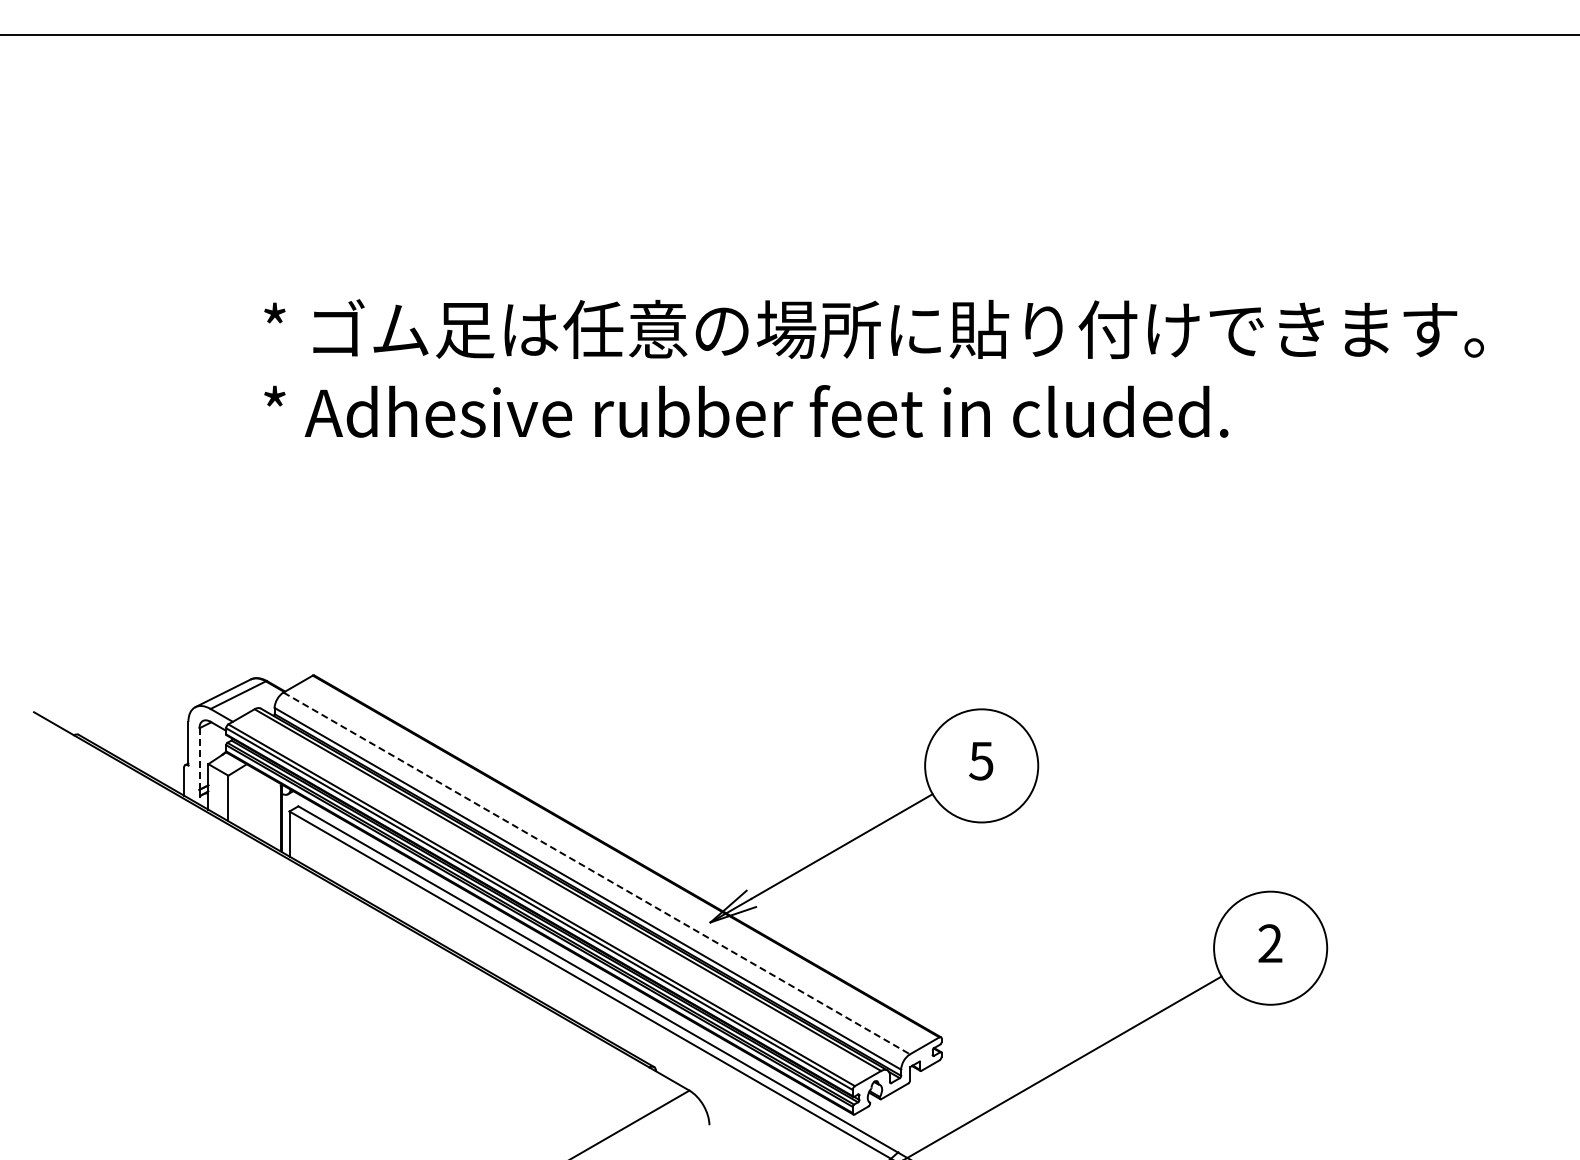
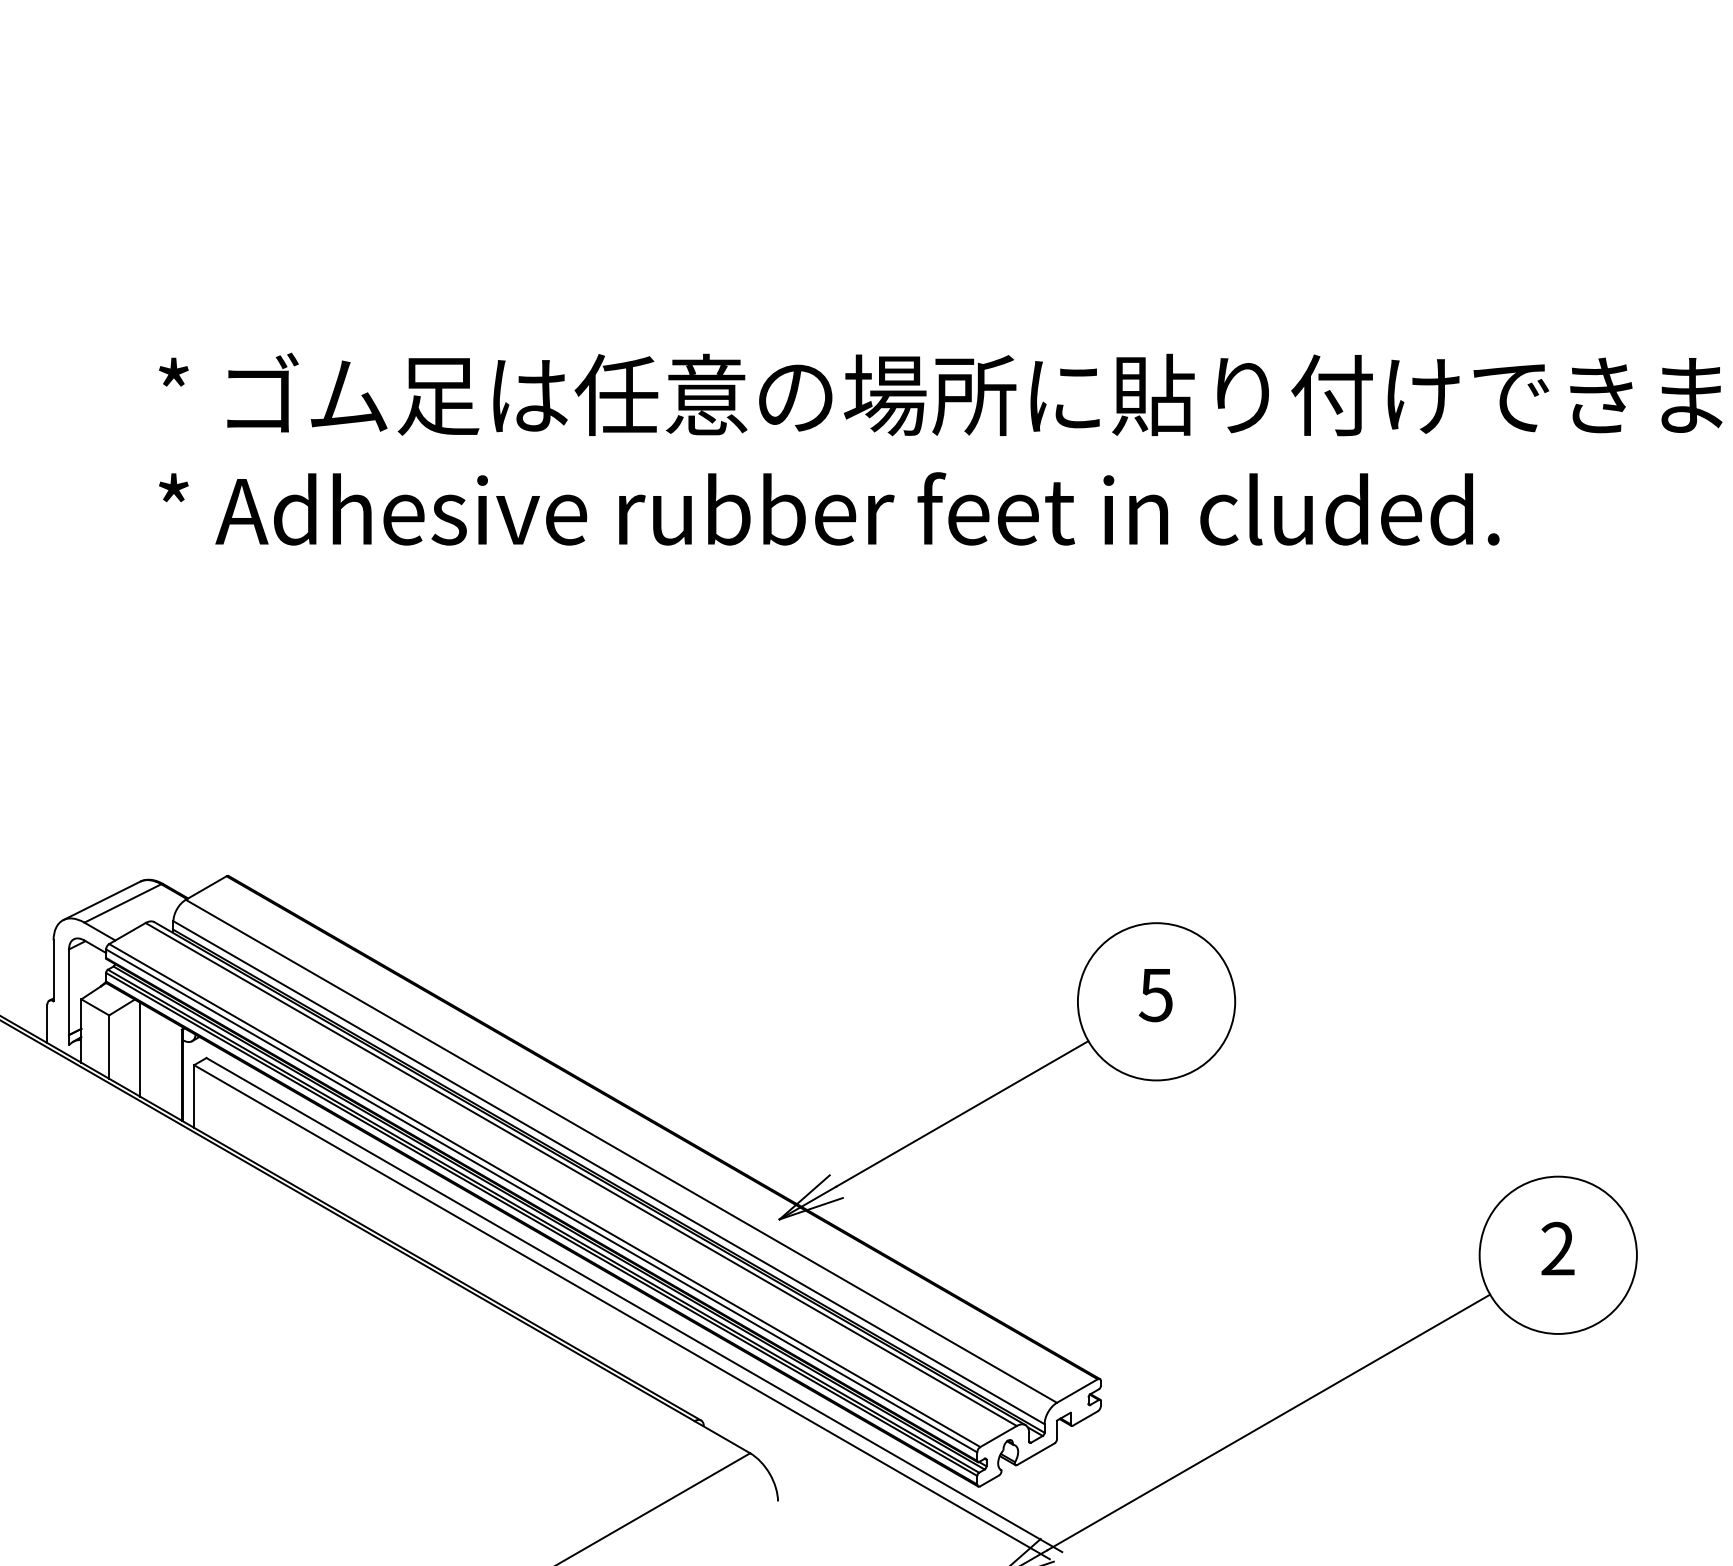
line: (199, 759) -> (69, 992), dashed -> solid
line: (250, 800) -> (139, 1049), added
line: (596, 873) -> (620, 1151), dashed -> solid

